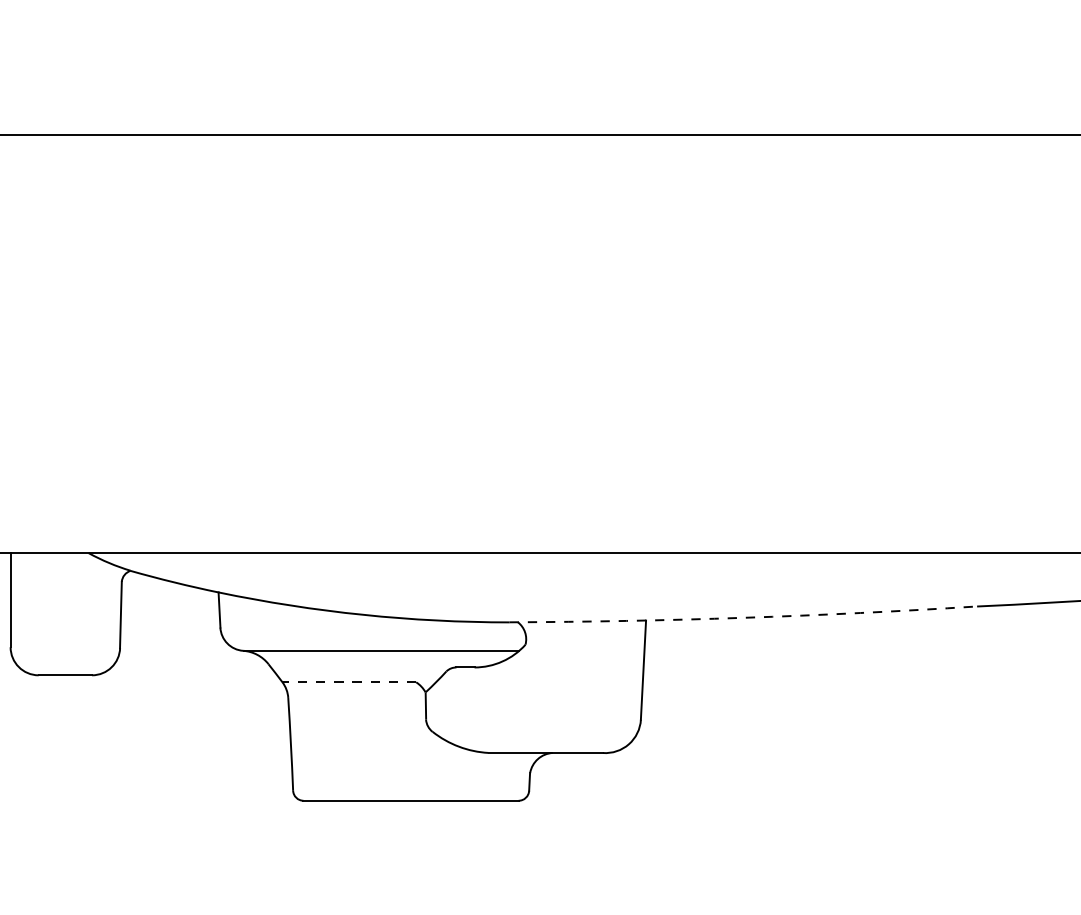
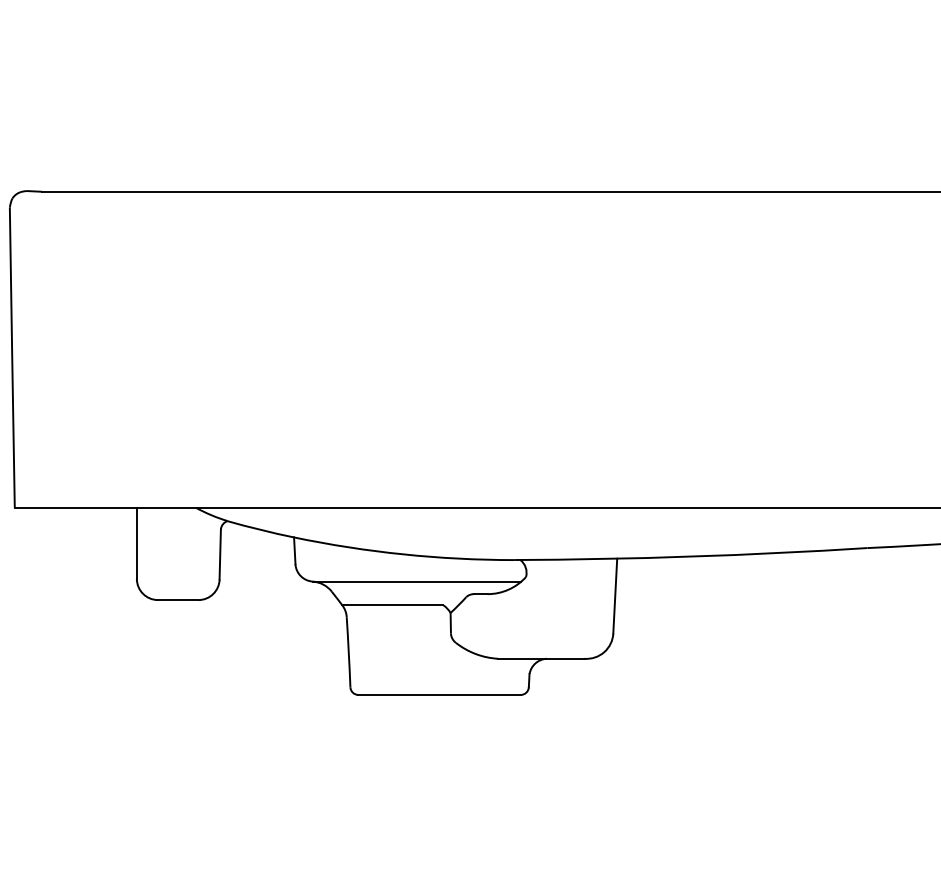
arc: (743, 617) -> (690, 556), dashed -> solid
line: (348, 682) -> (392, 605), dashed -> solid

